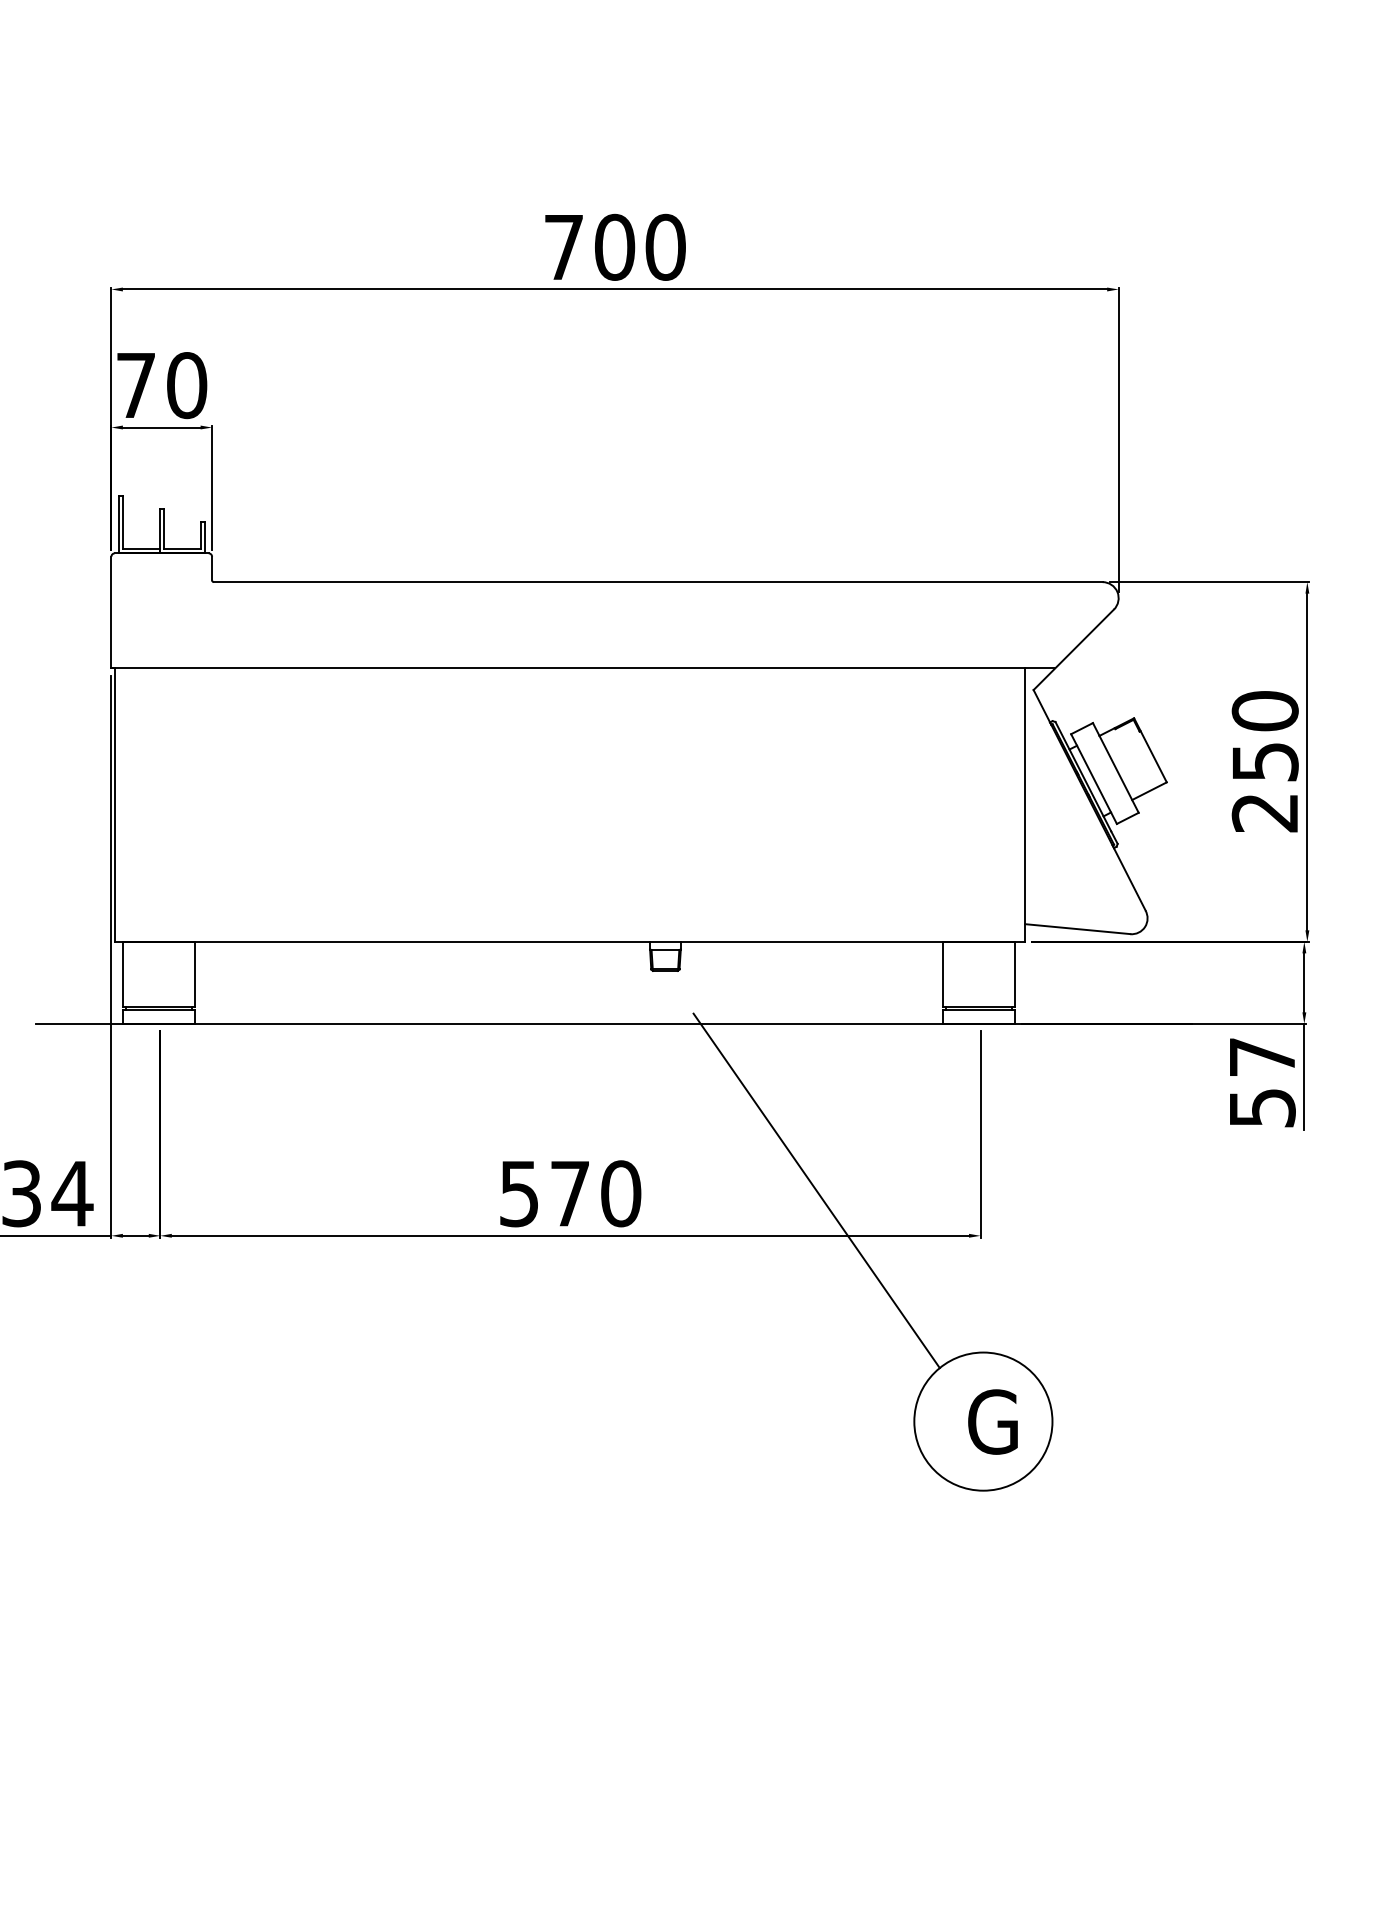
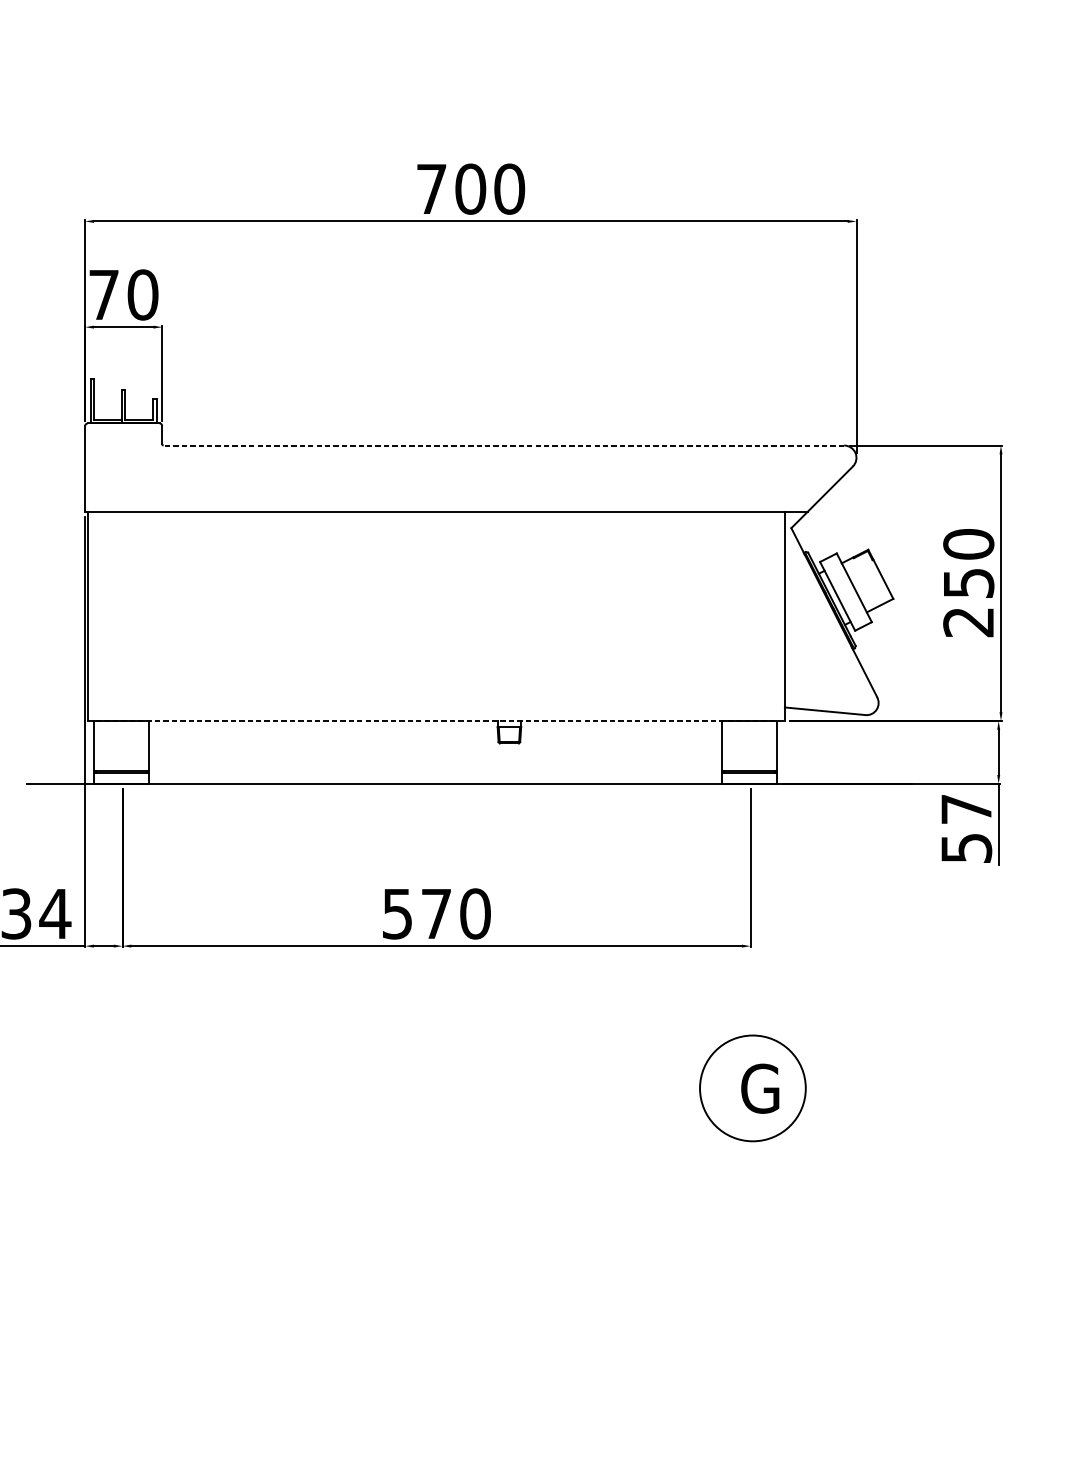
line: (657, 582) -> (503, 445), solid -> dashed
line: (570, 941) -> (436, 720), solid -> dashed
line: (816, 1190) -> (625, 911), removed

